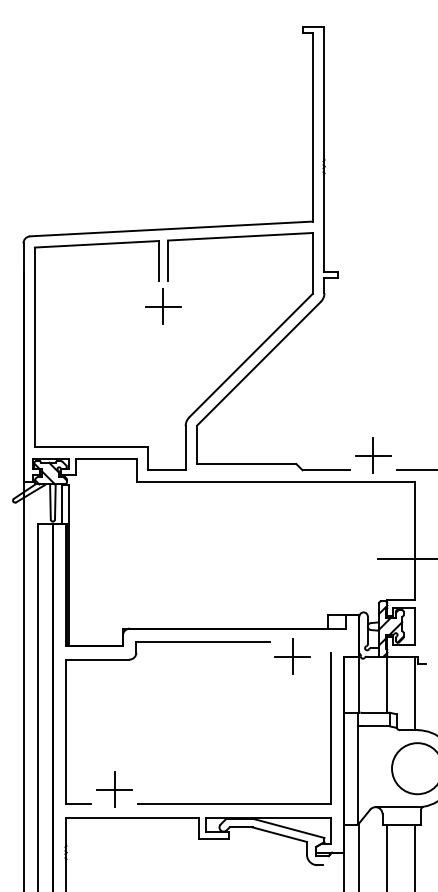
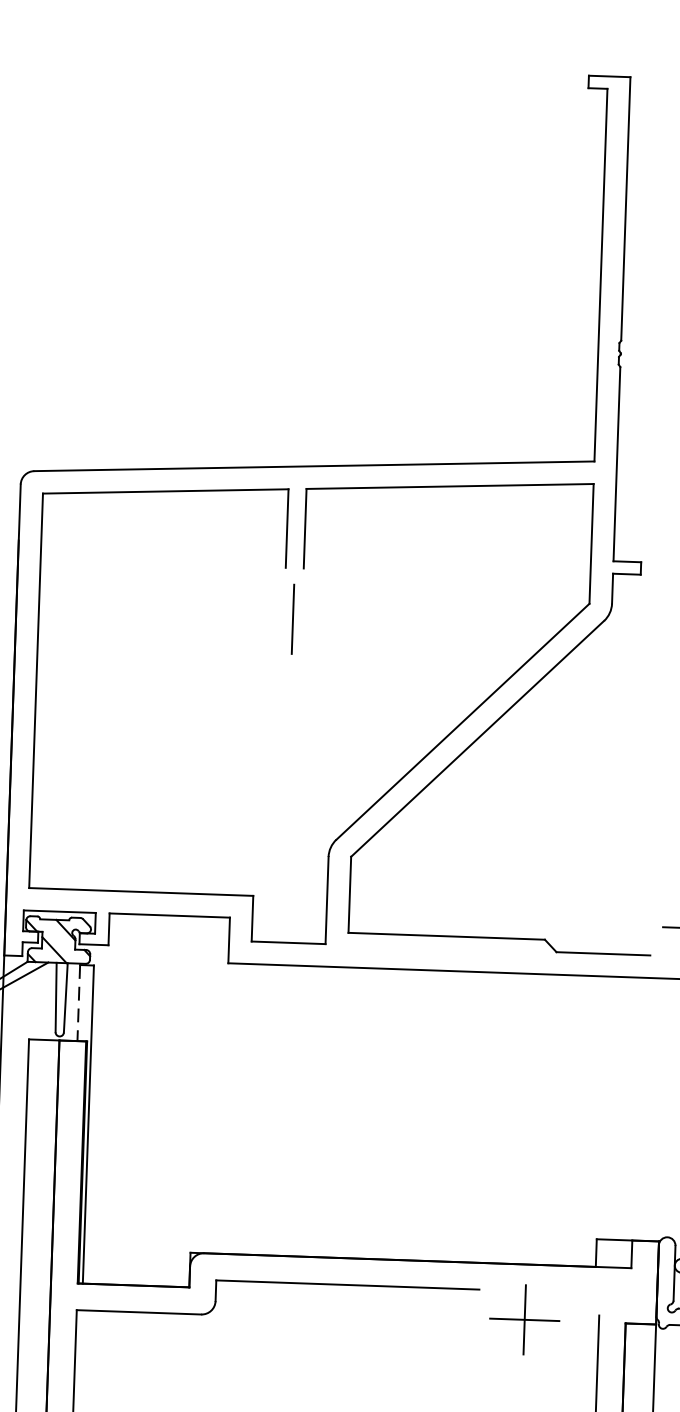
line: (162, 306) -> (291, 618), removed
line: (62, 504) -> (79, 1003), solid -> dashed

